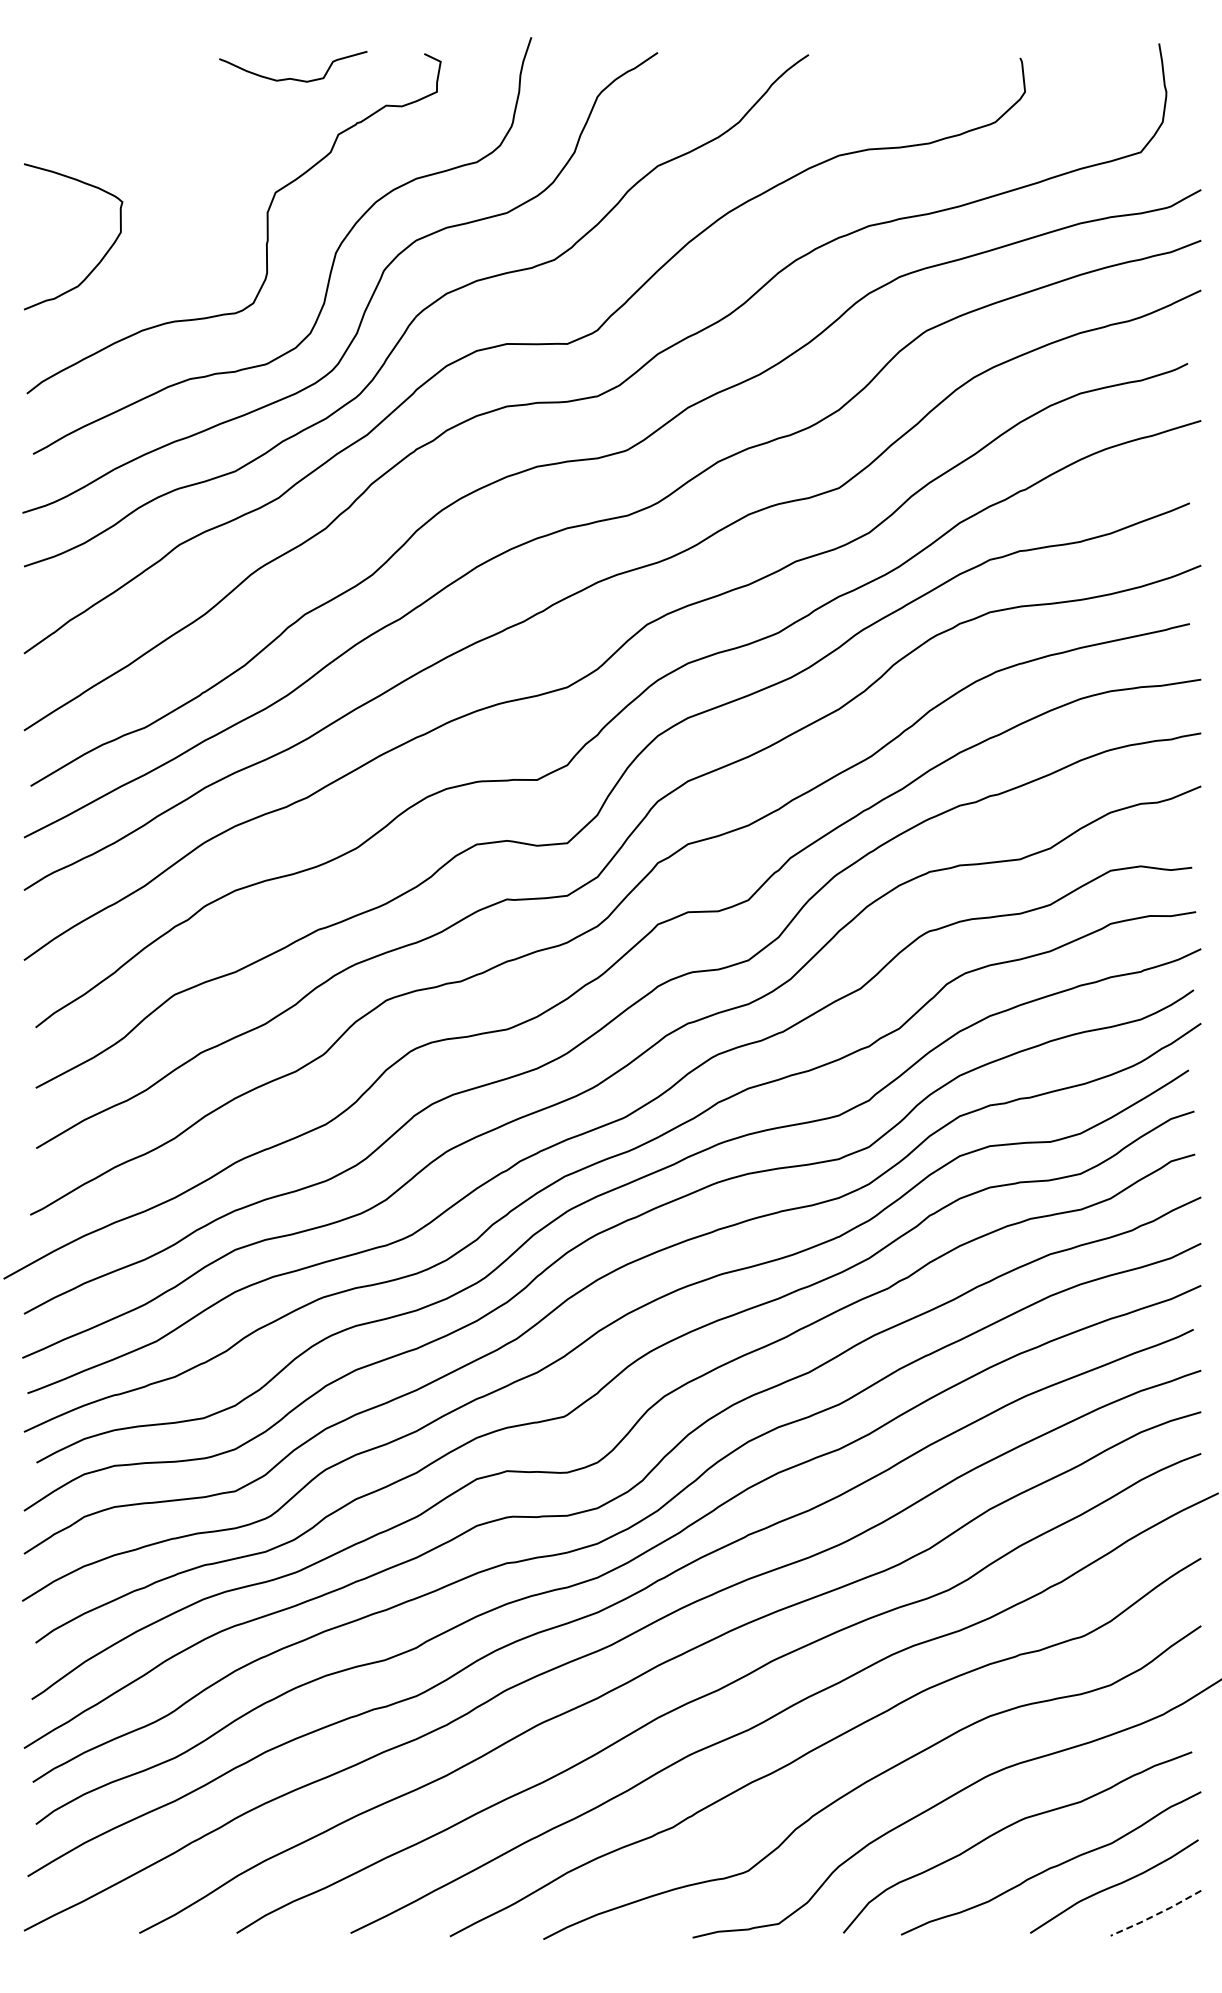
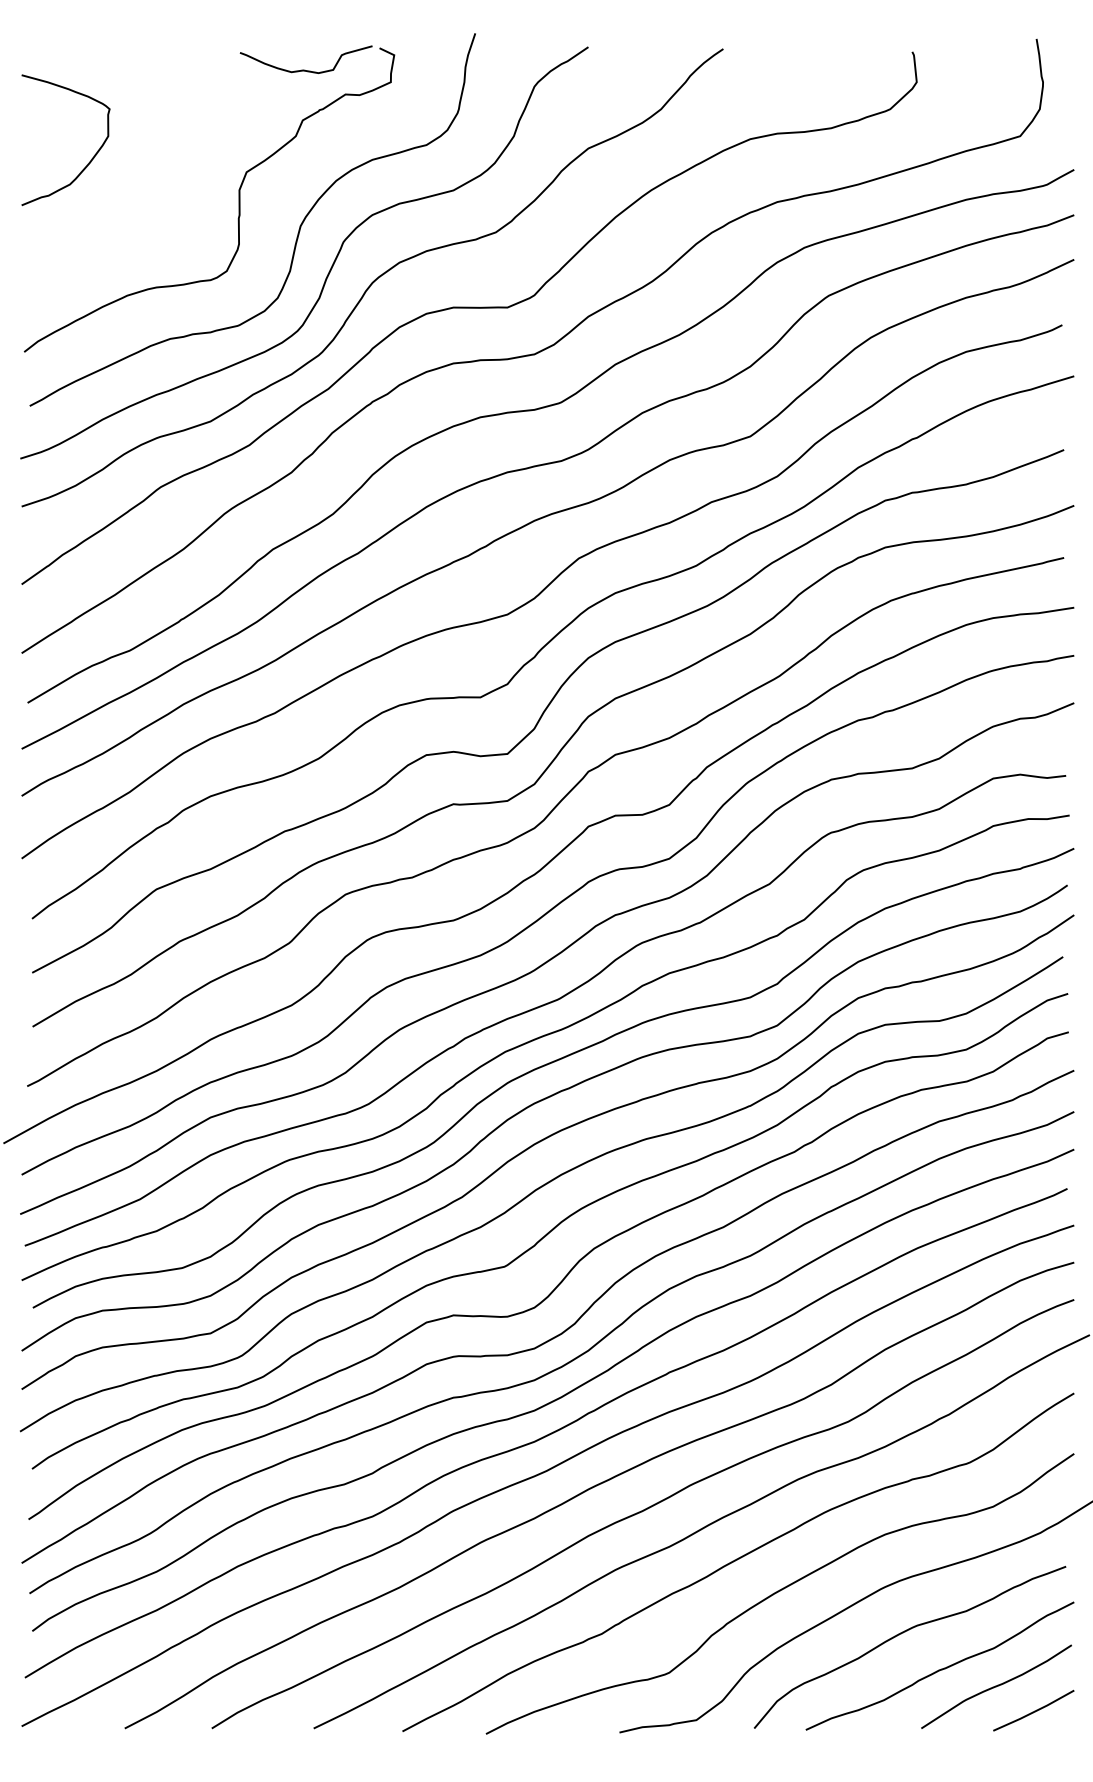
curve: (293, 78) -> (306, 70), moved
curve: (103, 255) -> (92, 156), moved
line: (1155, 1914) -> (1033, 1711), dashed -> solid

